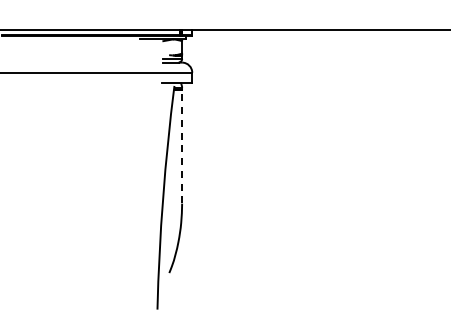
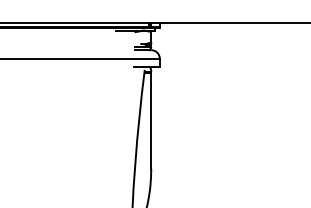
line: (182, 146) -> (151, 120), dashed -> solid

